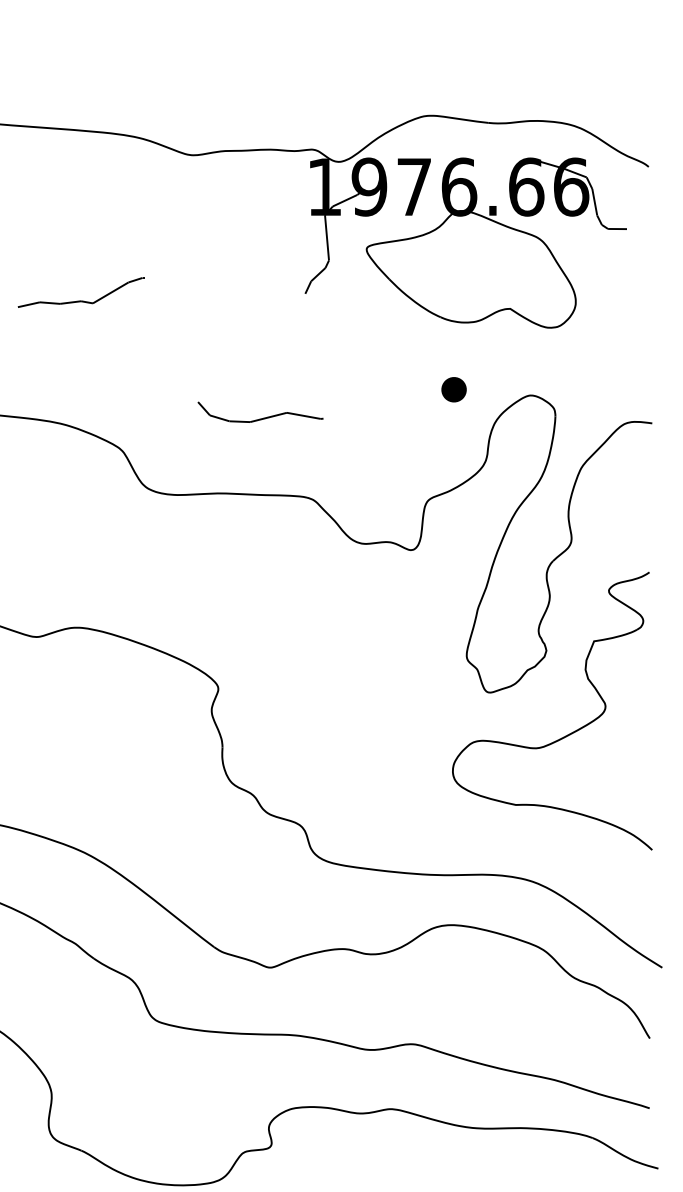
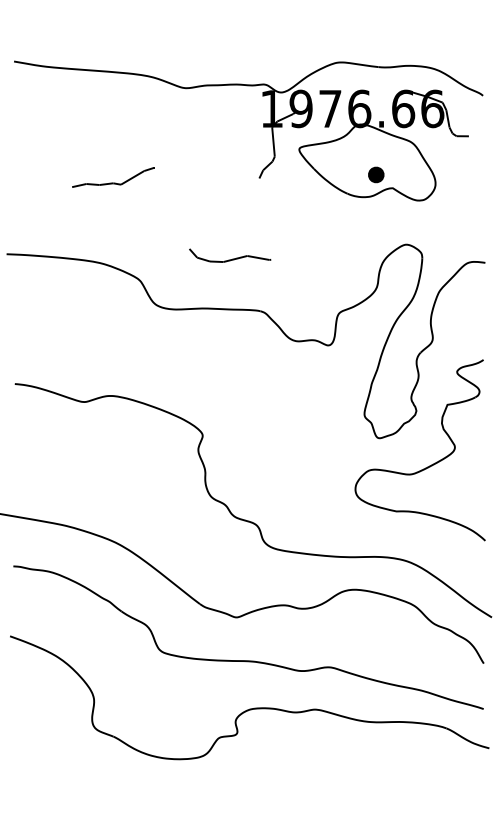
part: (454, 389) -> (376, 174), moved

